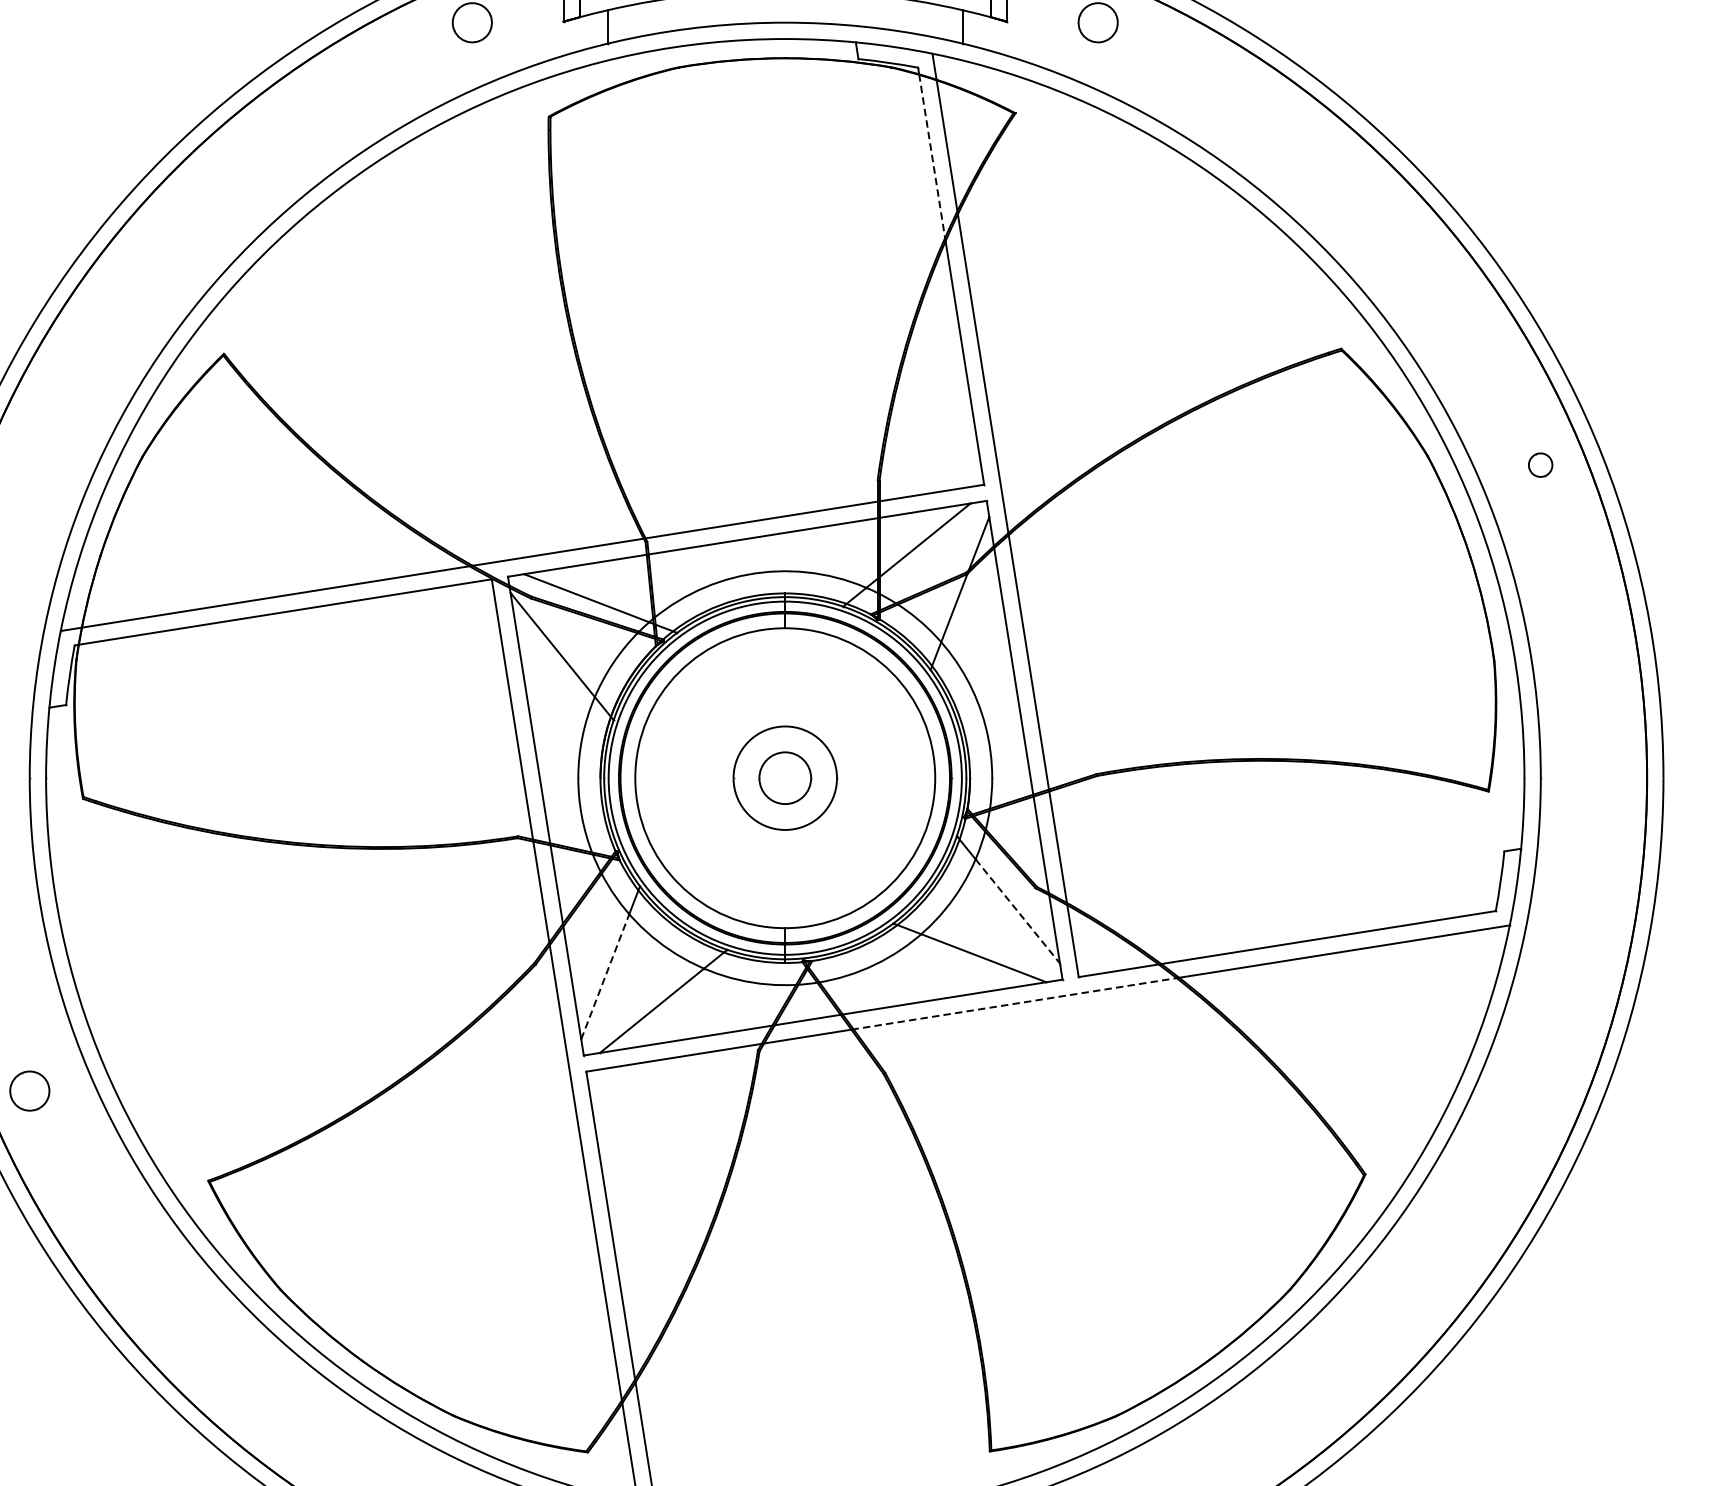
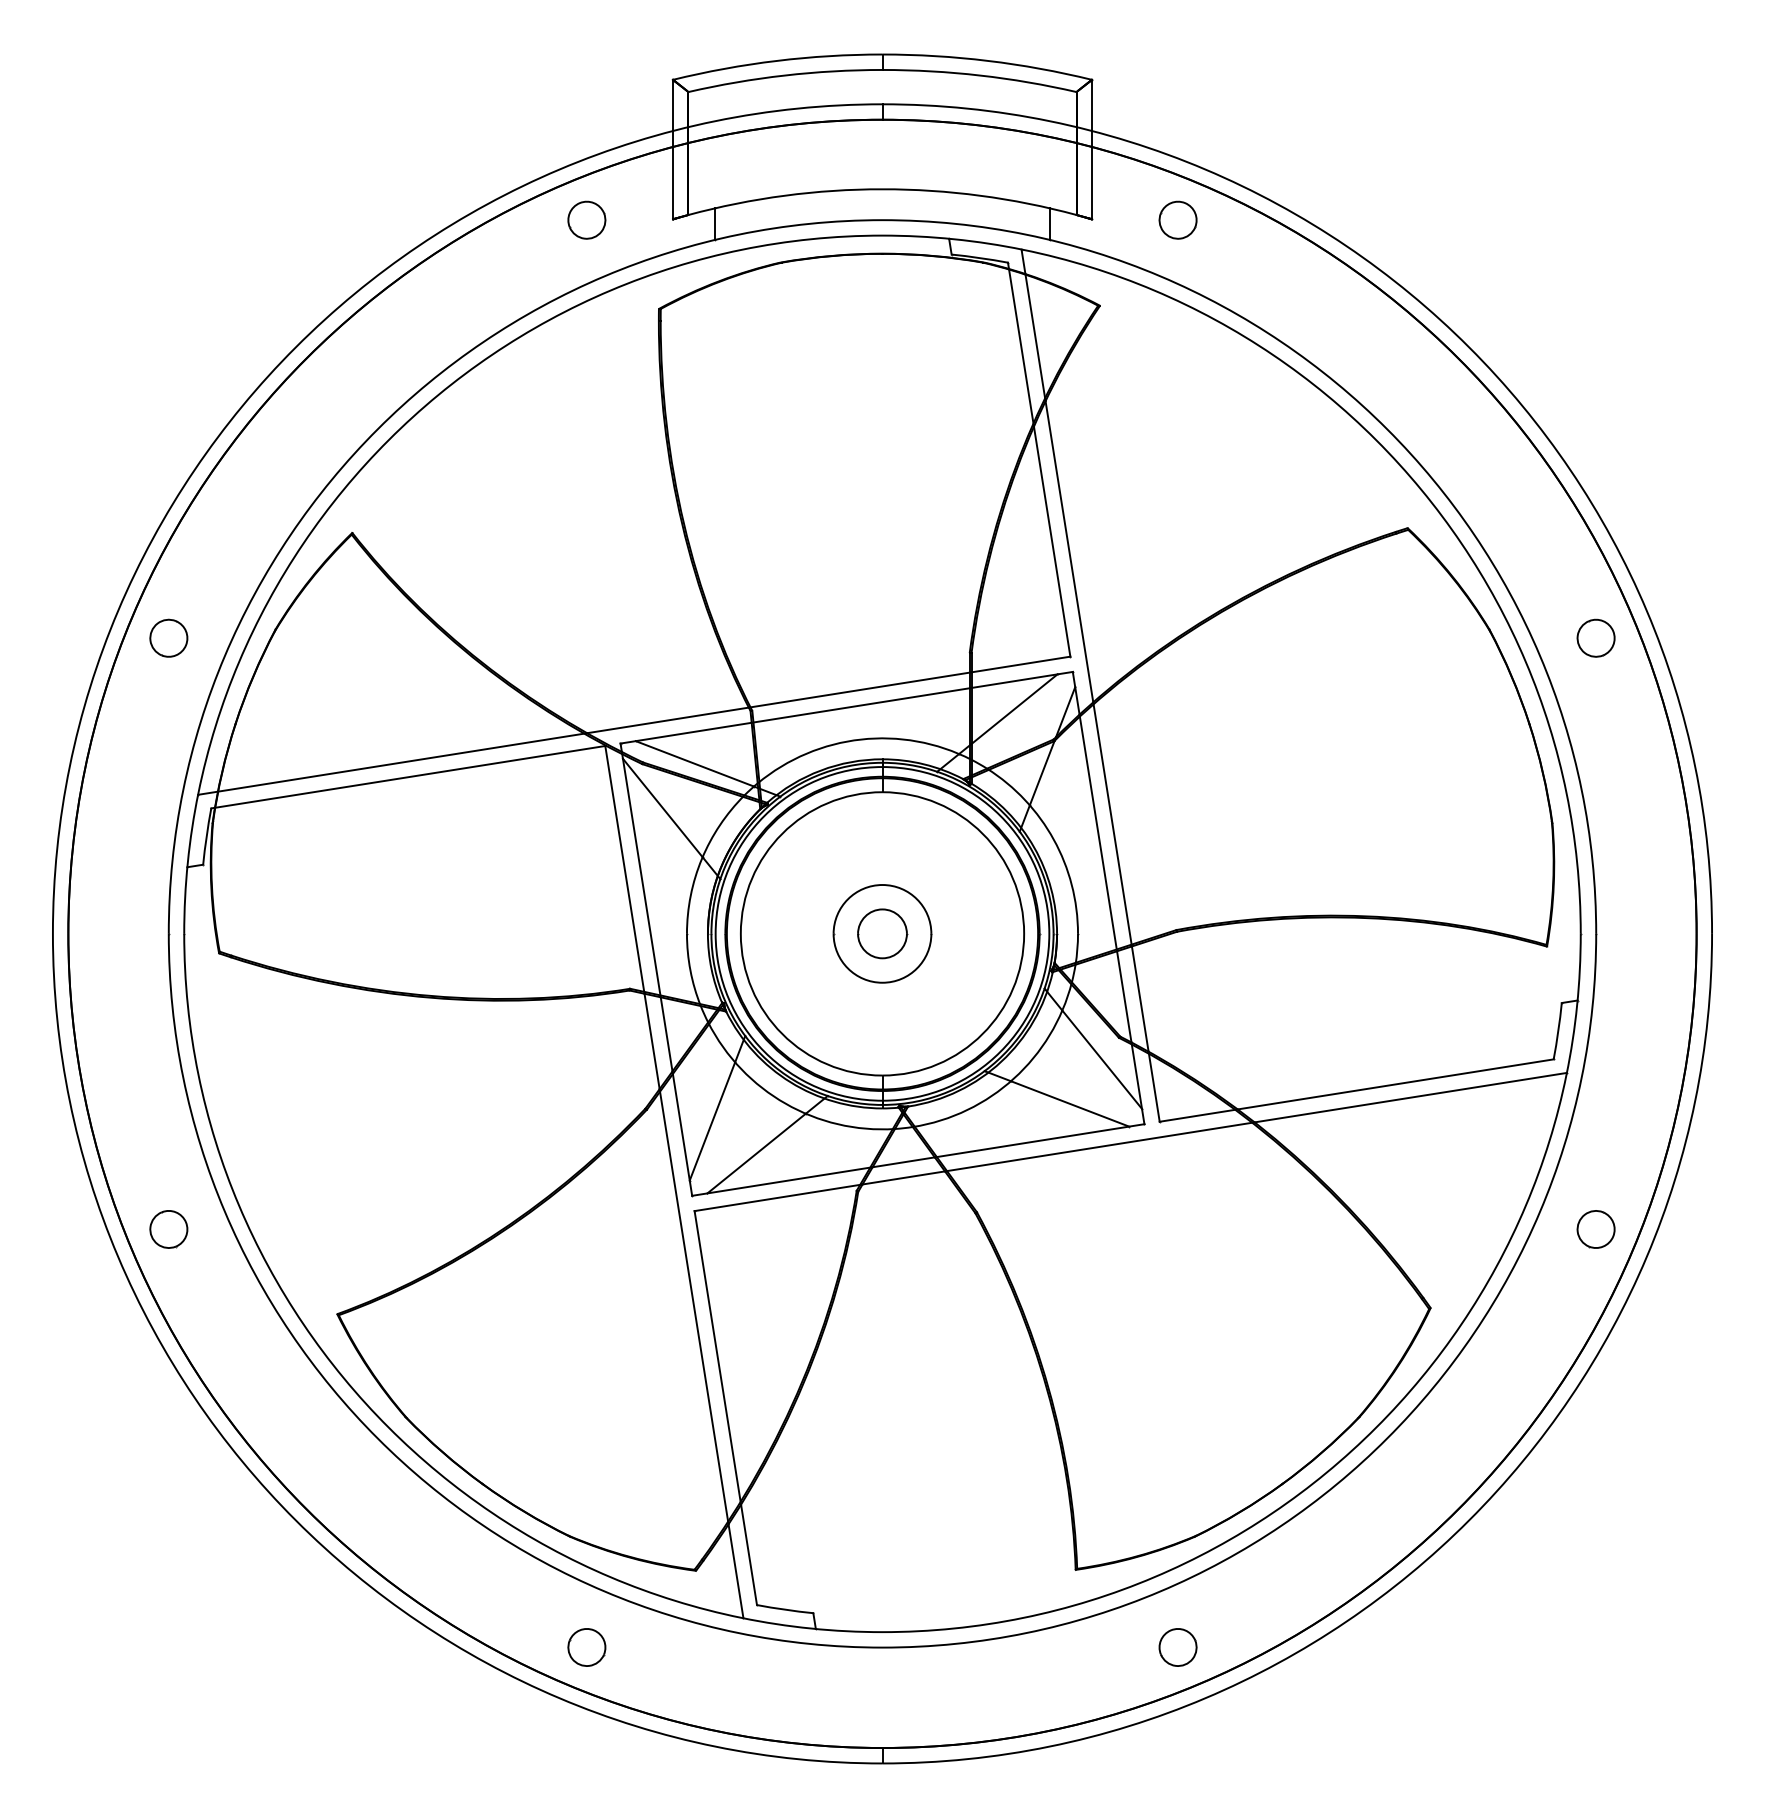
line: (932, 157) -> (1021, 347), dashed -> solid
part: (29, 464) -> (168, 637), added
part: (1540, 464) -> (1595, 637), size x1.67
line: (1018, 912) -> (1102, 1060), dashed -> solid
line: (605, 976) -> (712, 1121), dashed -> solid
line: (1014, 1003) -> (1099, 1146), dashed -> solid
part: (1540, 1091) -> (1595, 1229), added

